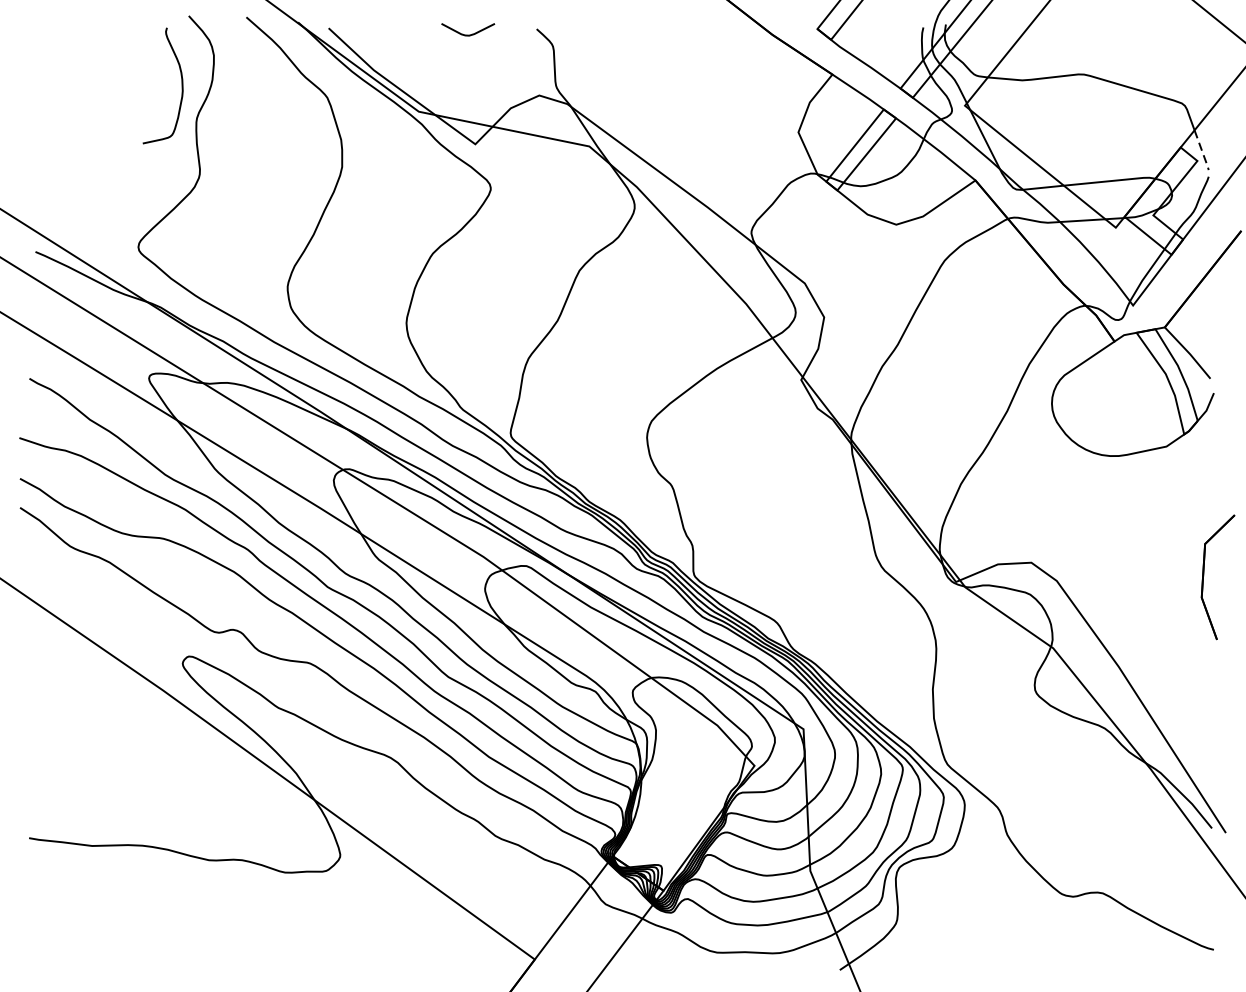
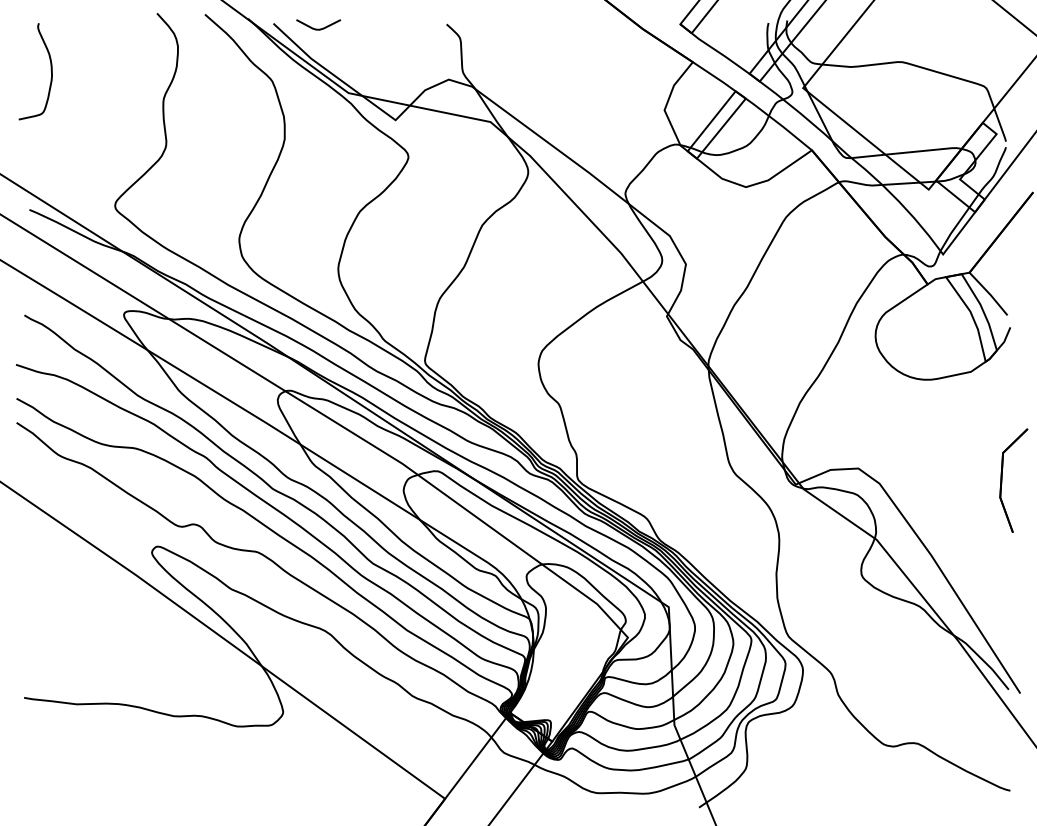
curve: (468, 34) -> (318, 28), moved
curve: (180, 84) -> (50, 70), moved
line: (1202, 151) -> (1000, 126), dashed -> solid

